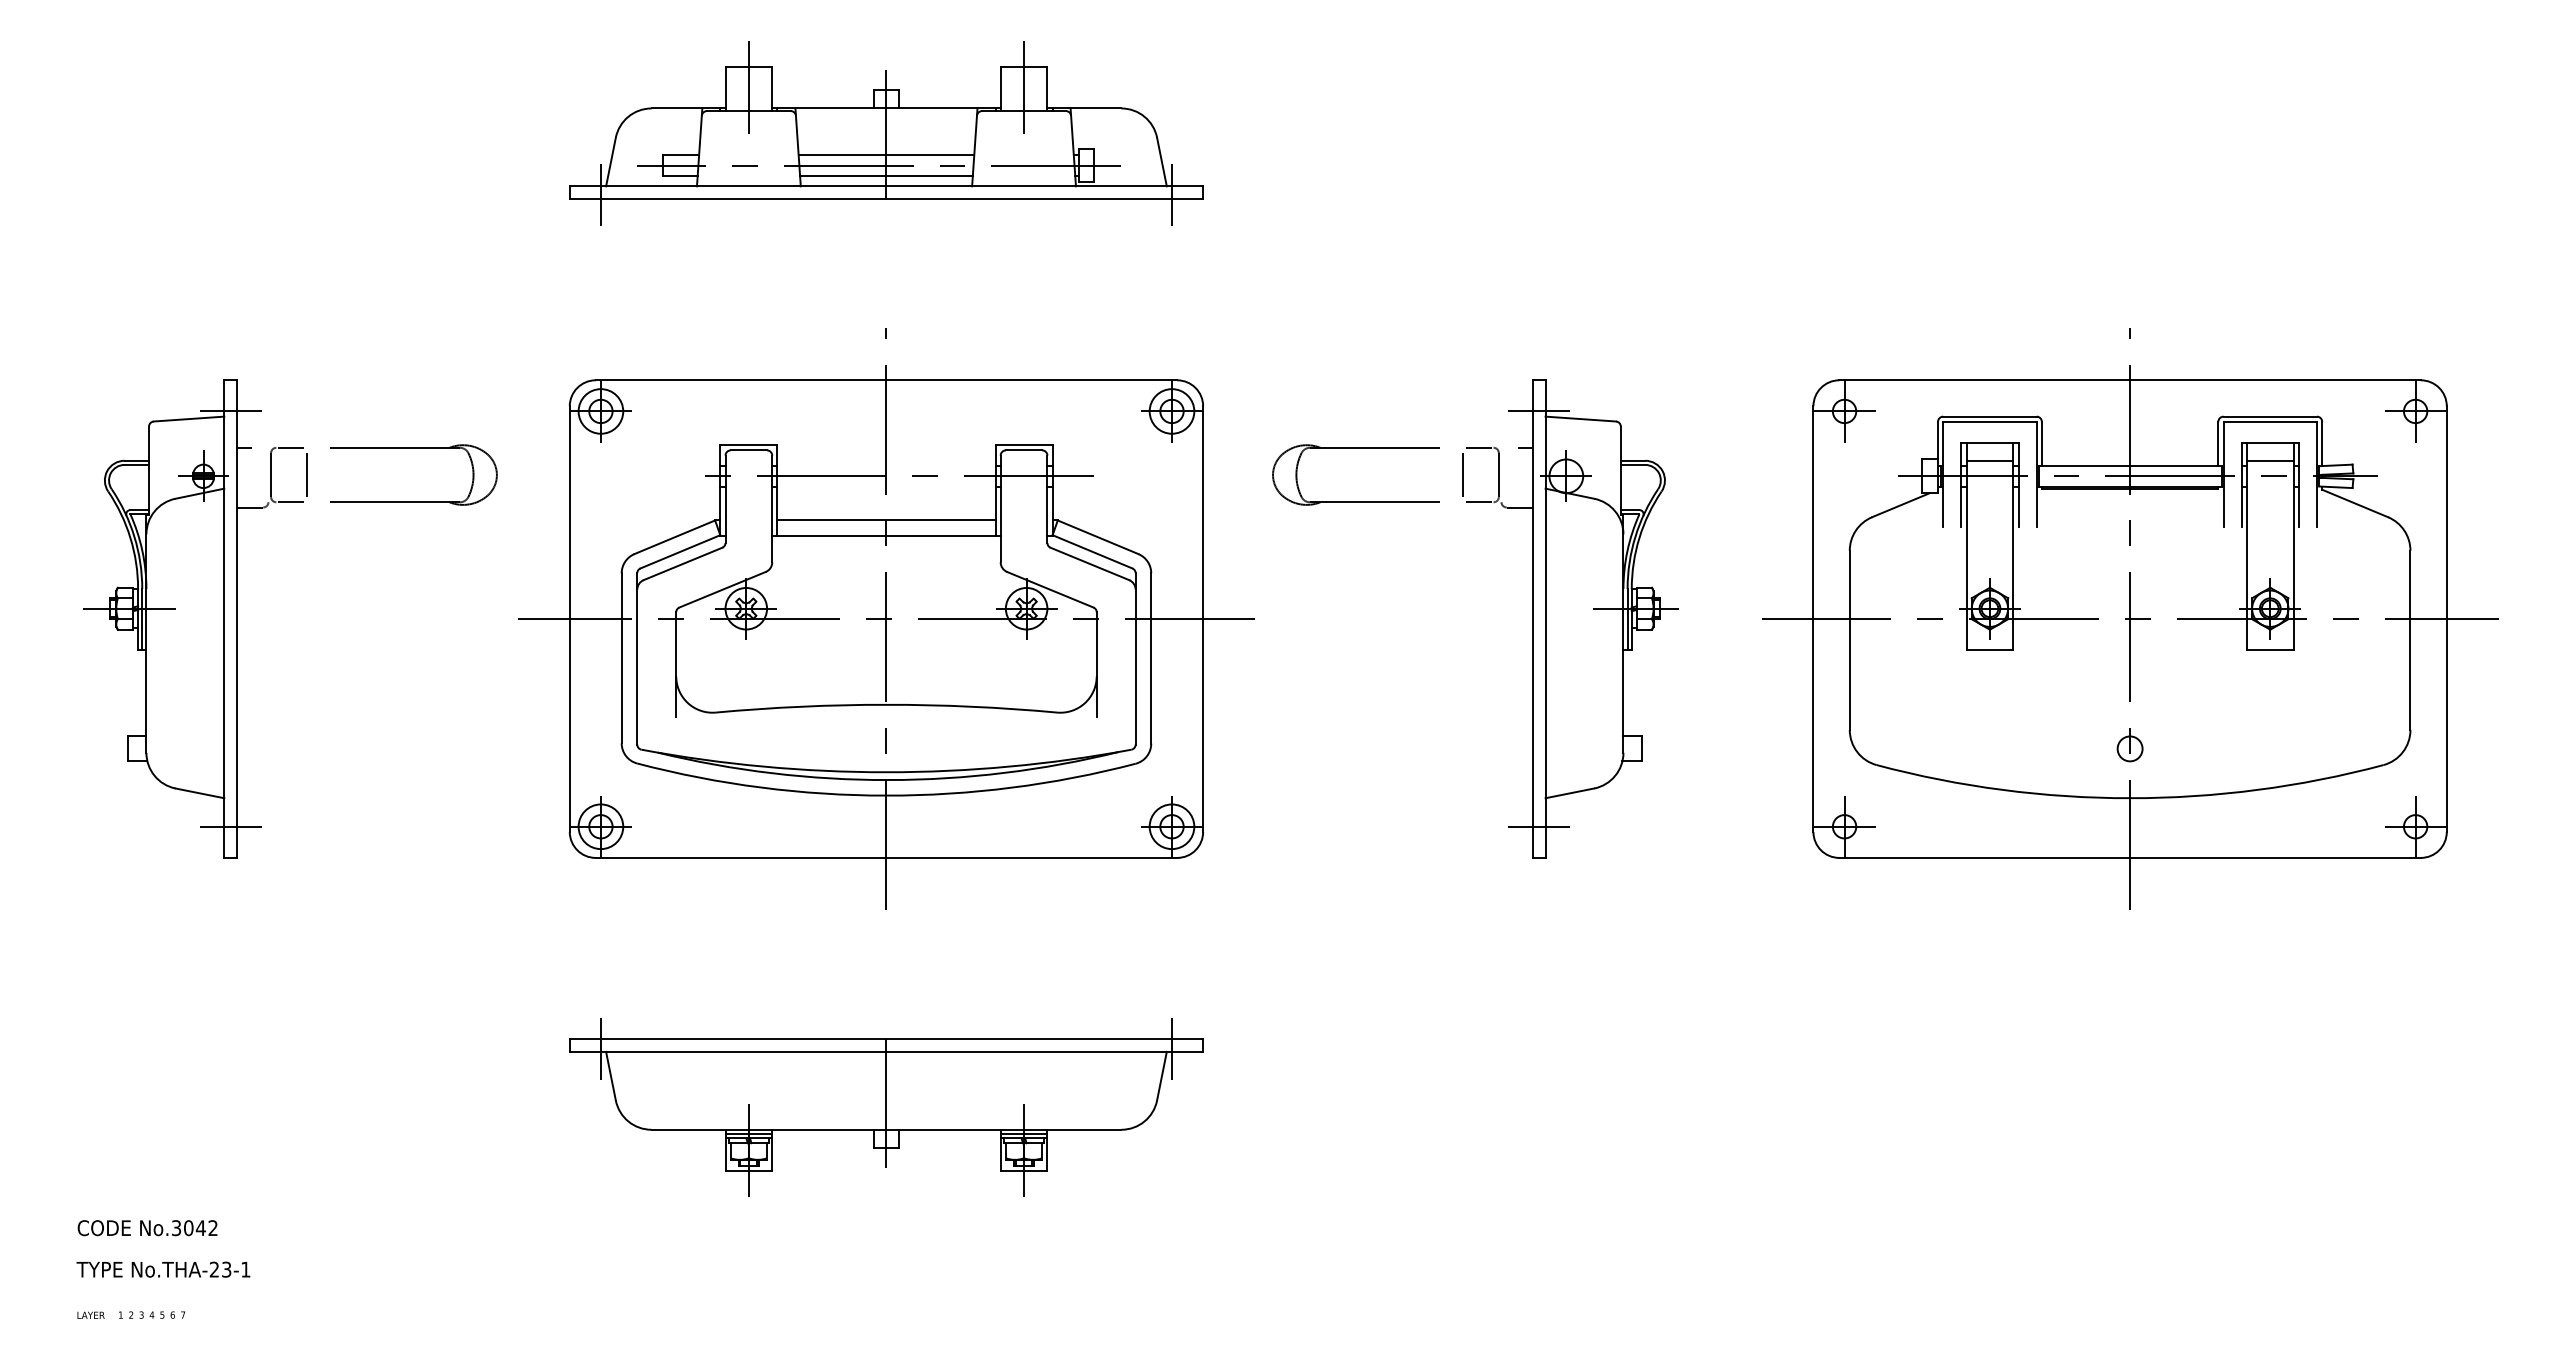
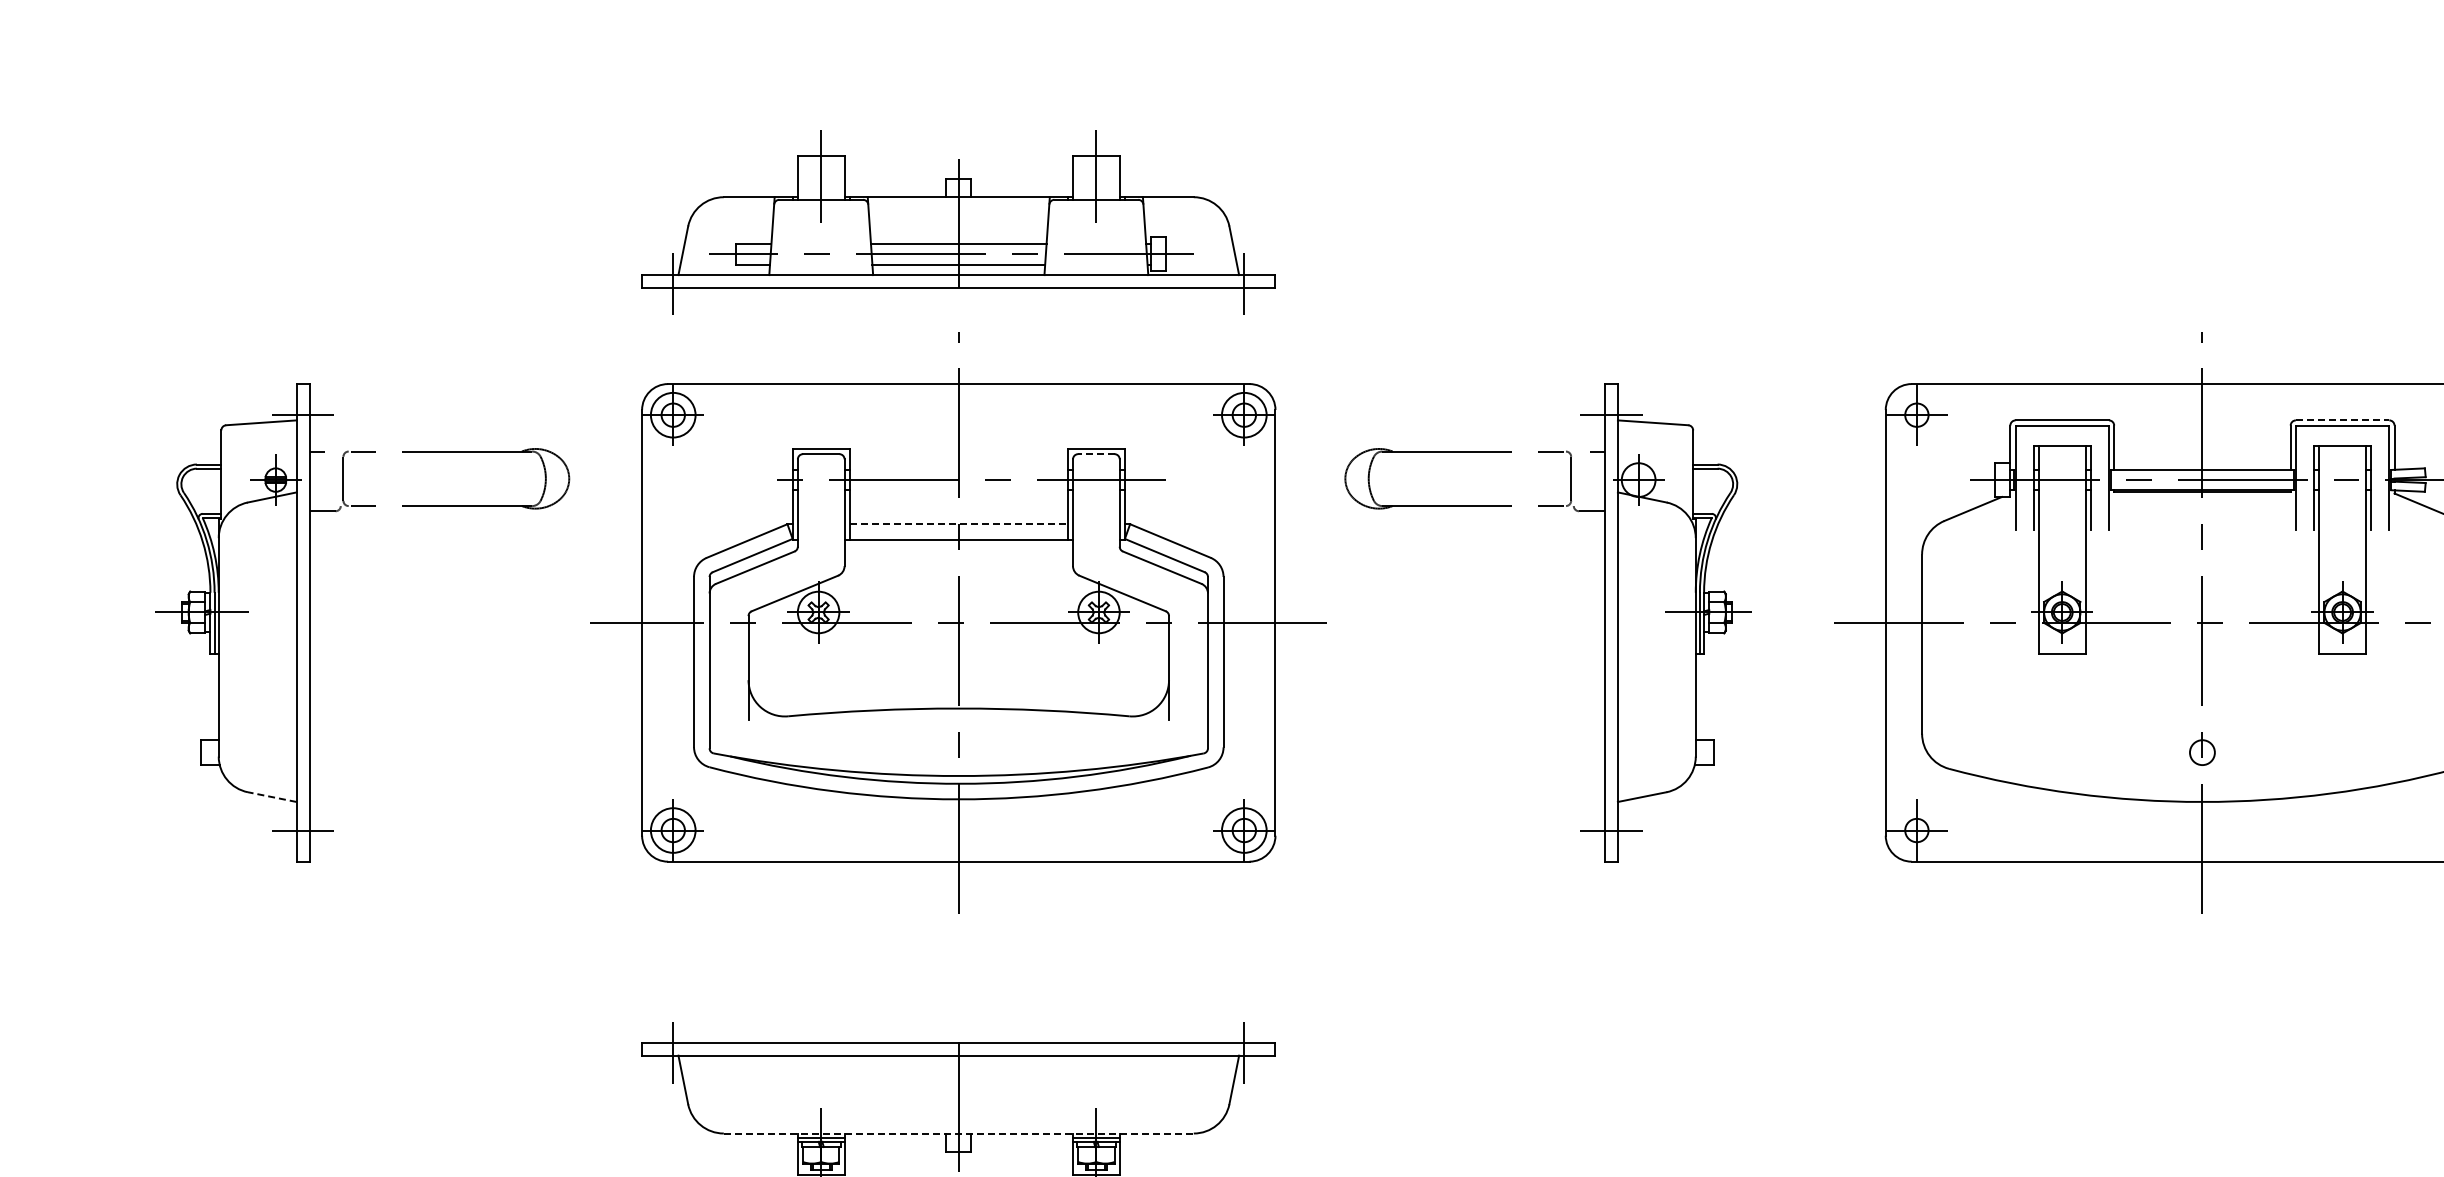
part: (886, 133) -> (958, 222), moved
line: (2270, 416) -> (2342, 420), solid -> dashed
line: (1023, 450) -> (1095, 454), solid -> dashed
line: (1989, 460) -> (2061, 464), removed
line: (2269, 460) -> (2341, 464), removed
line: (307, 474) -> (379, 478), removed
line: (1462, 474) -> (1534, 478), removed
line: (886, 520) -> (958, 524), solid -> dashed
line: (199, 793) -> (271, 797), solid -> dashed
line: (886, 1129) -> (958, 1133), solid -> dashed

